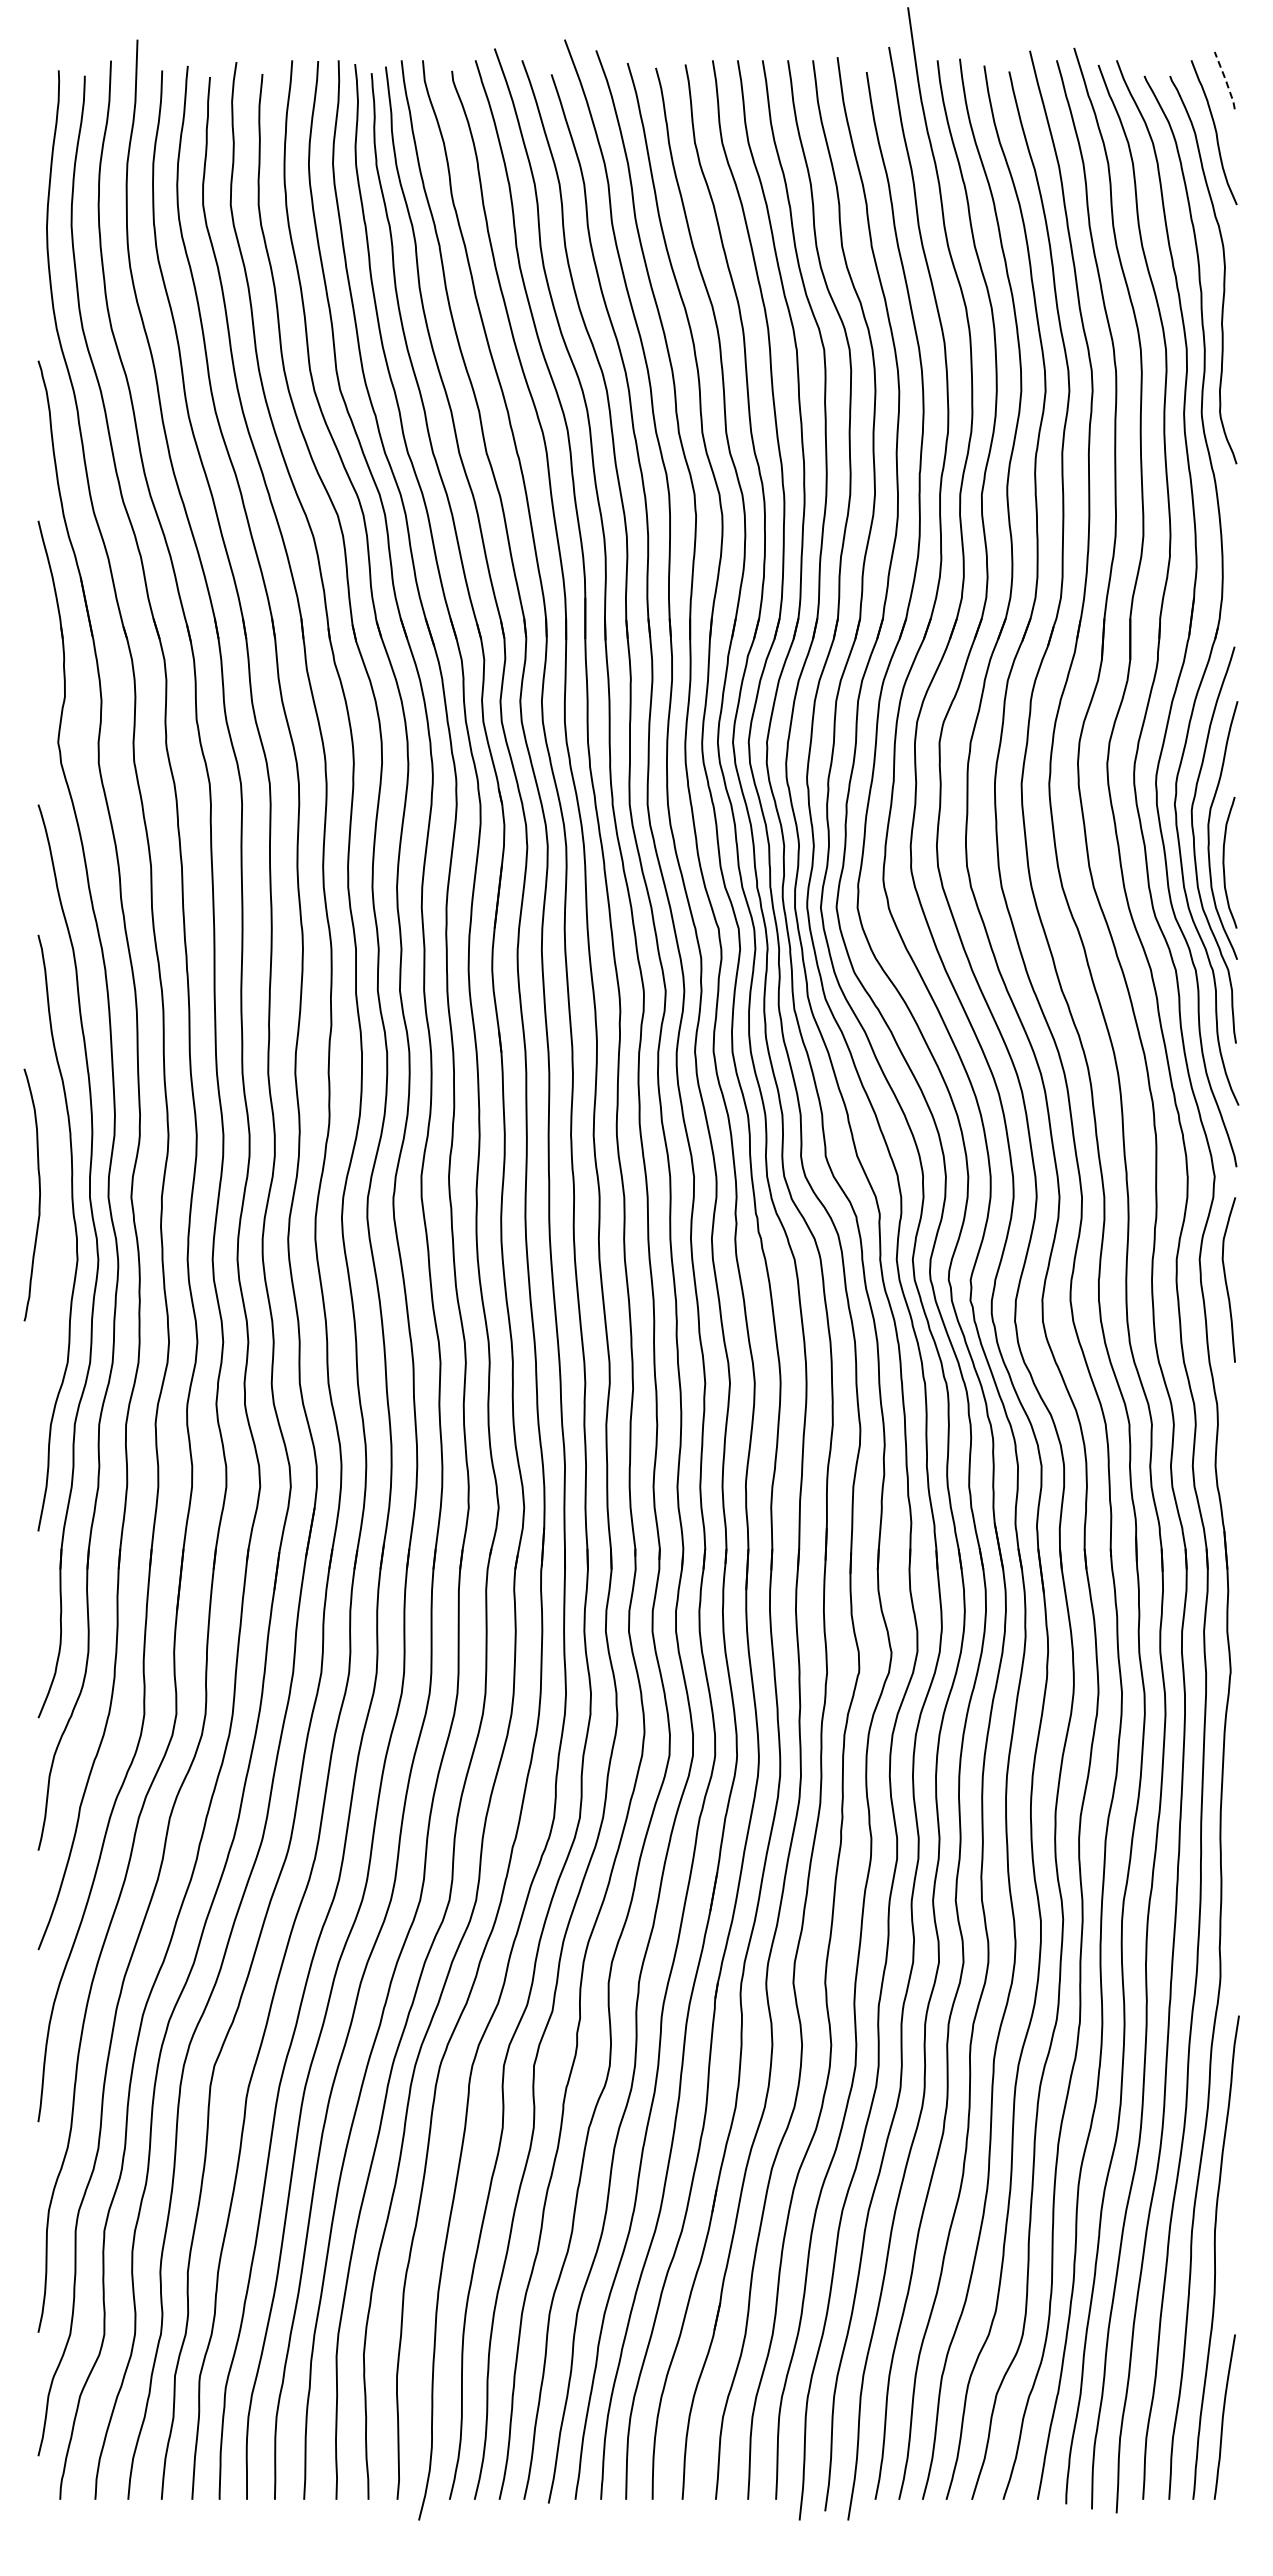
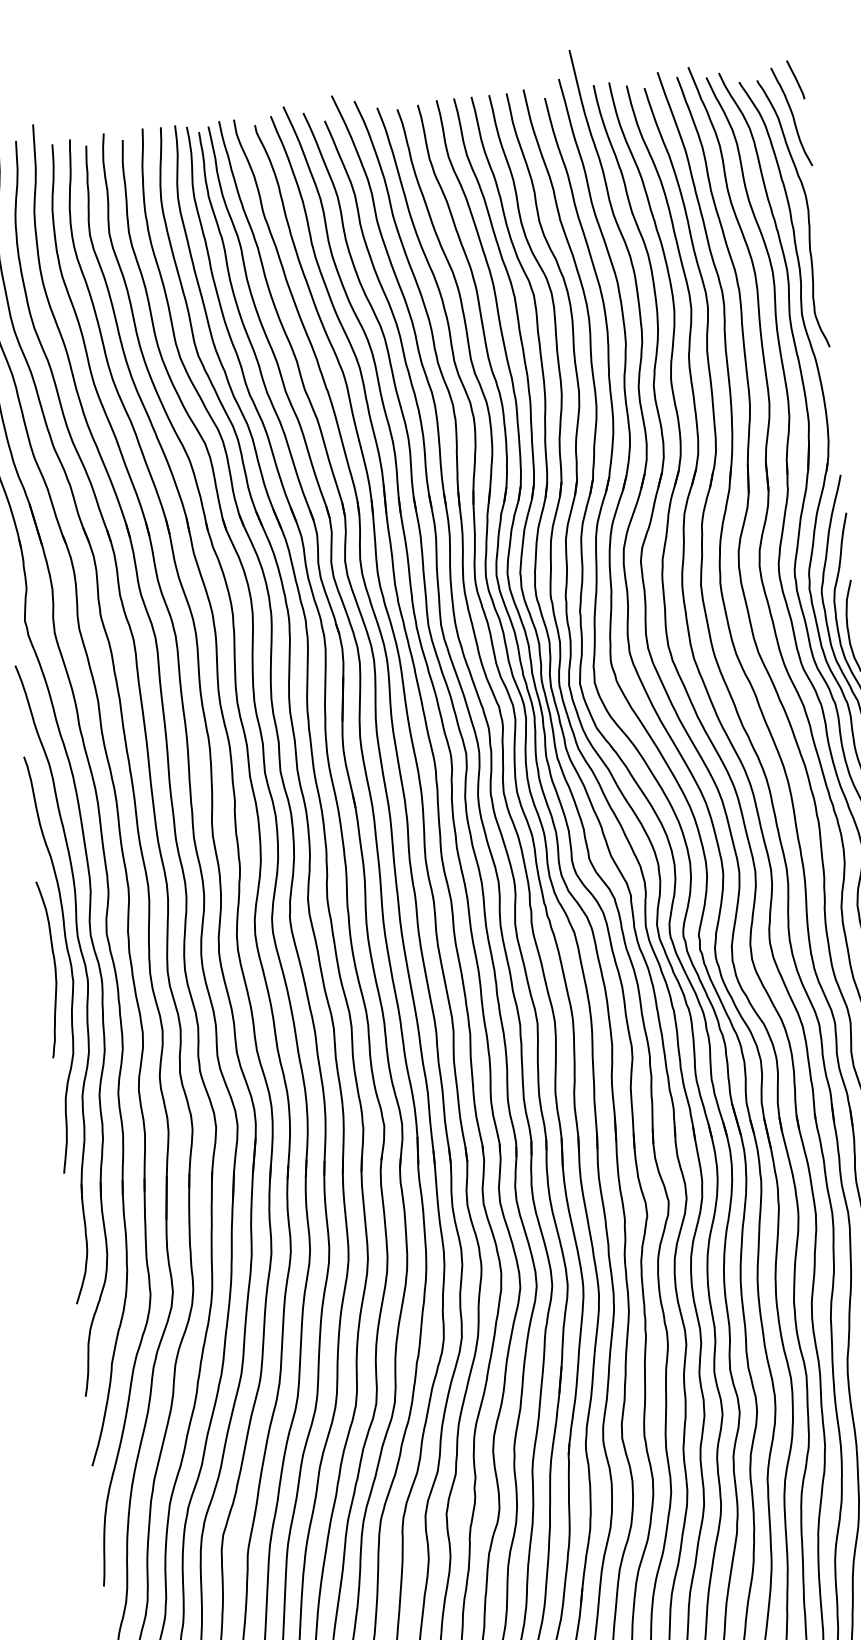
line: (1225, 80) -> (796, 79), dashed -> solid
curve: (39, 1194) -> (55, 968), moved

